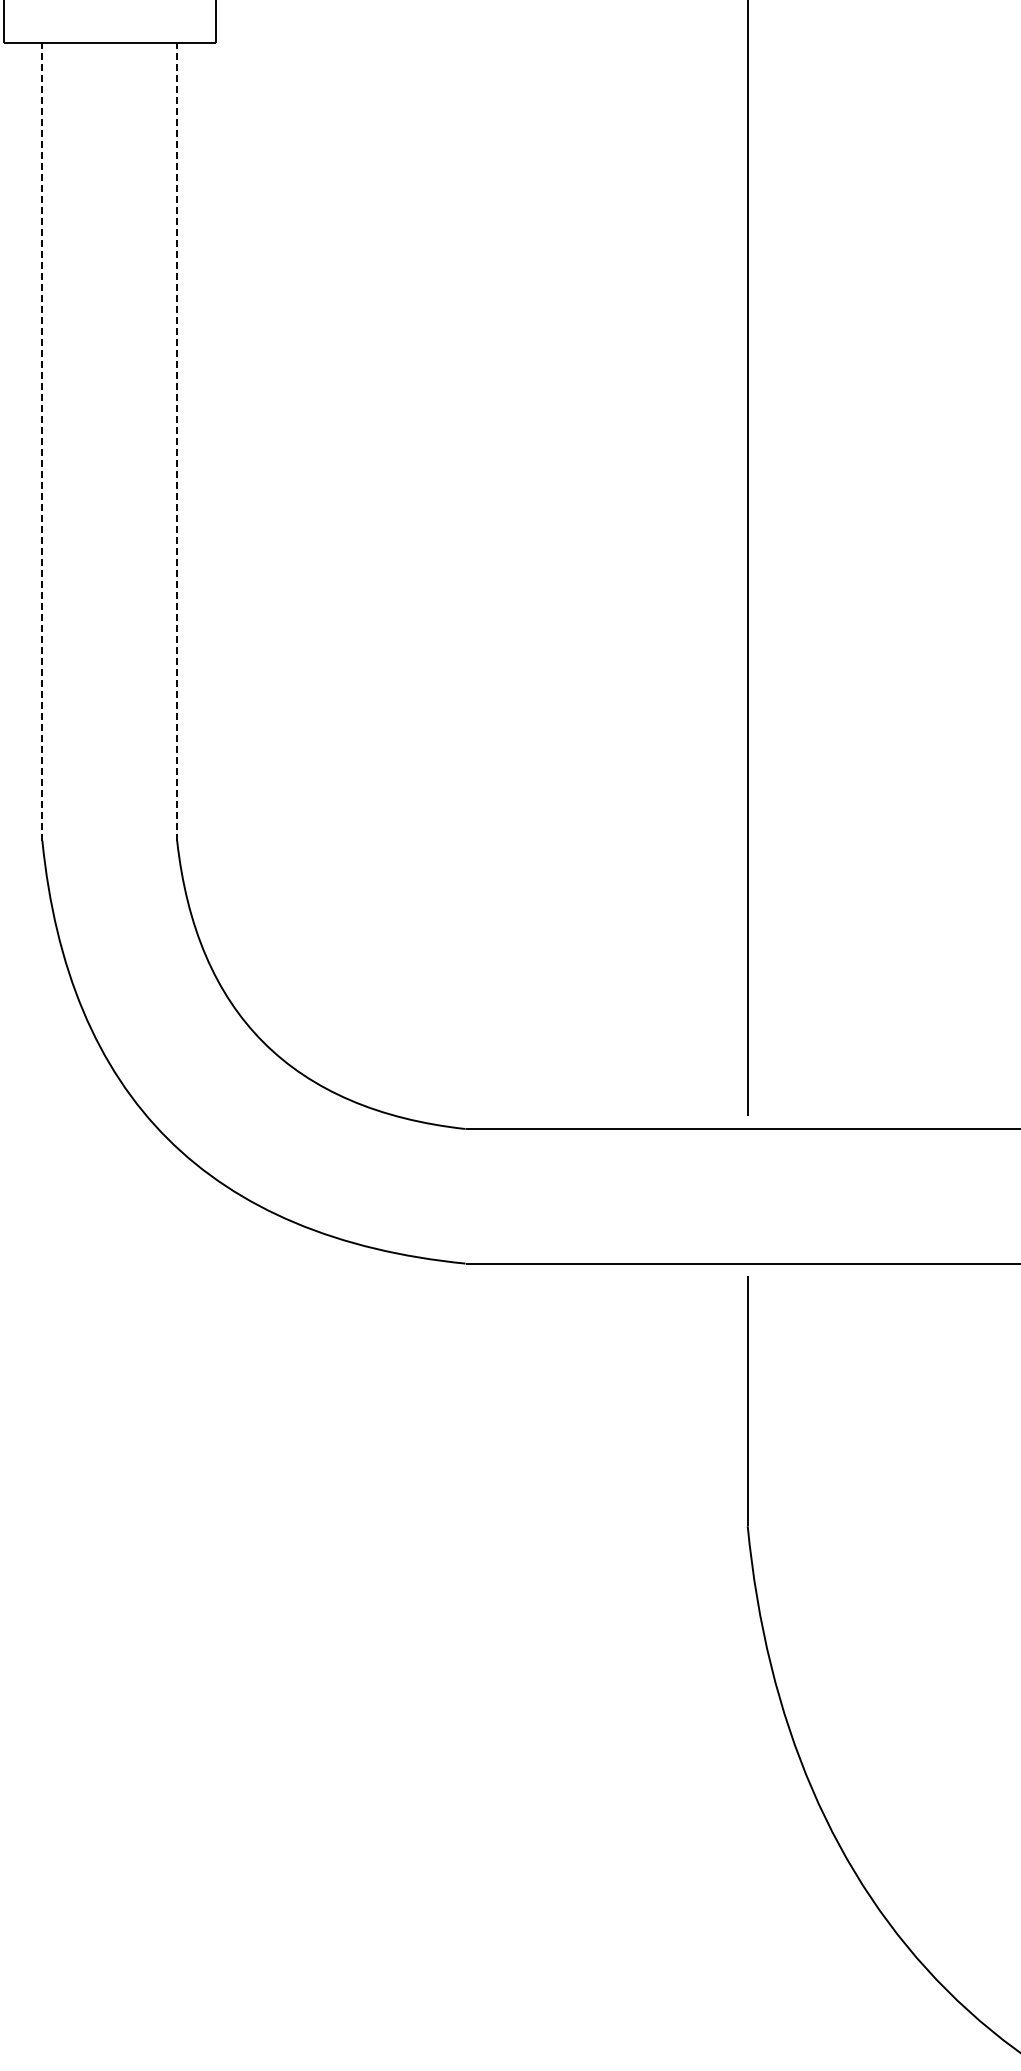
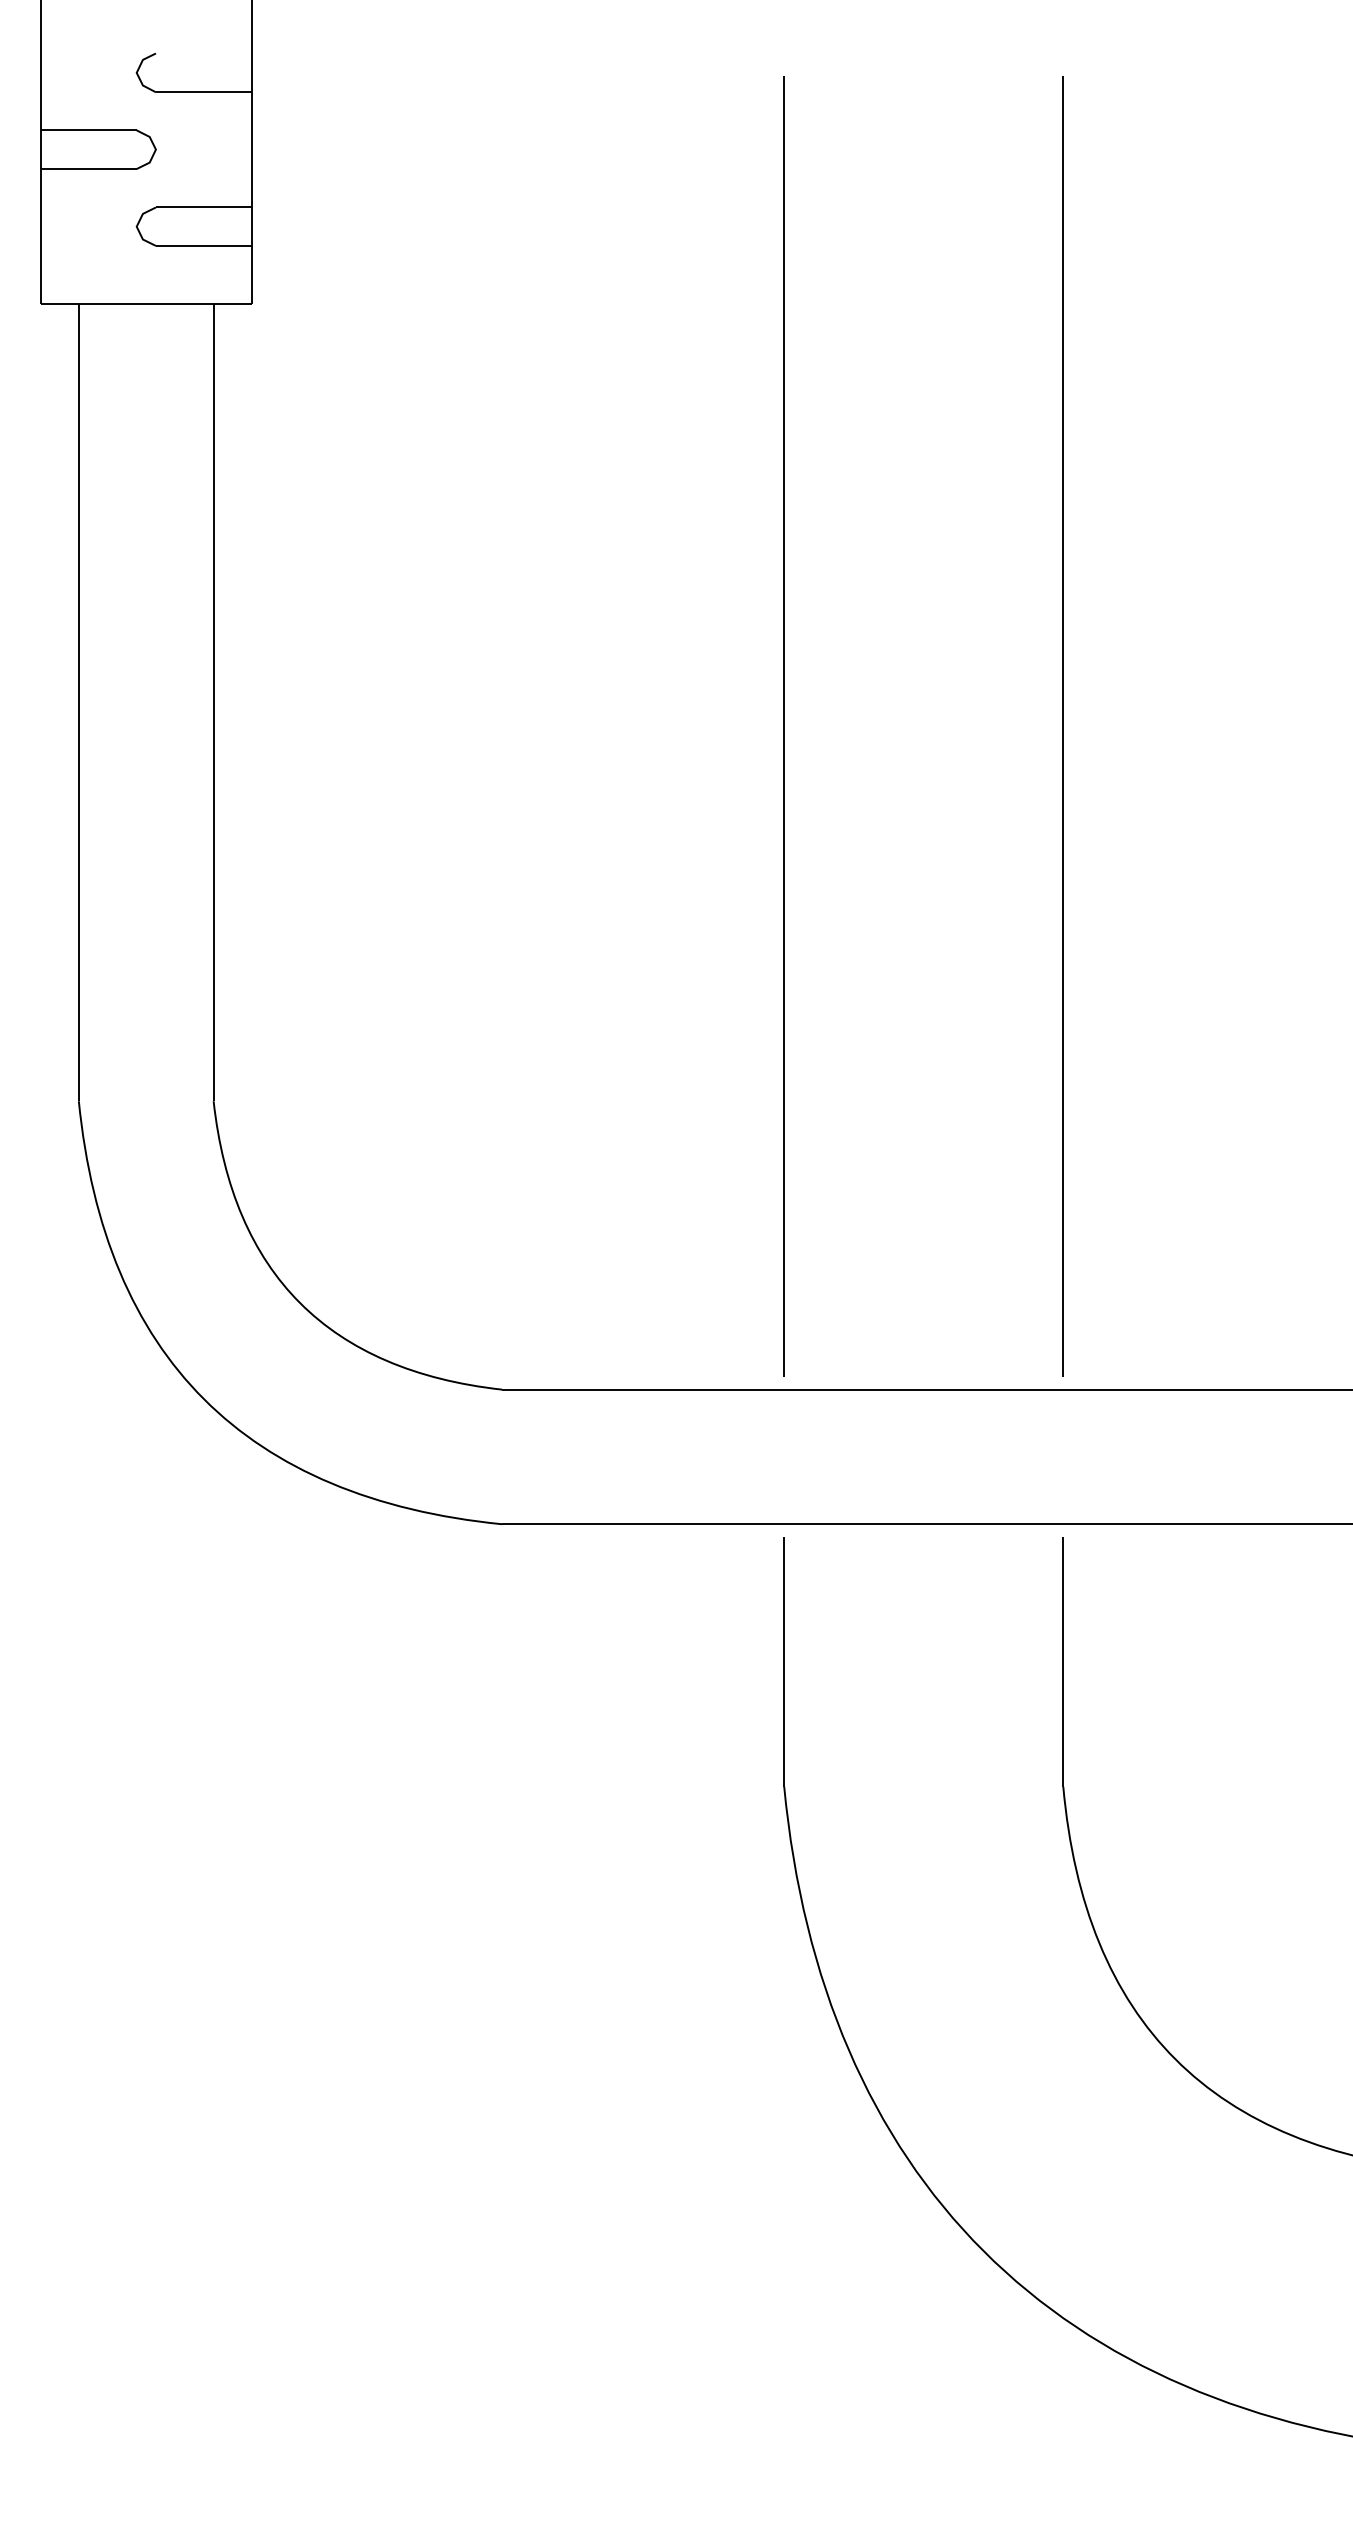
line: (42, 441) -> (78, 702), dashed -> solid
line: (177, 441) -> (213, 702), dashed -> solid

